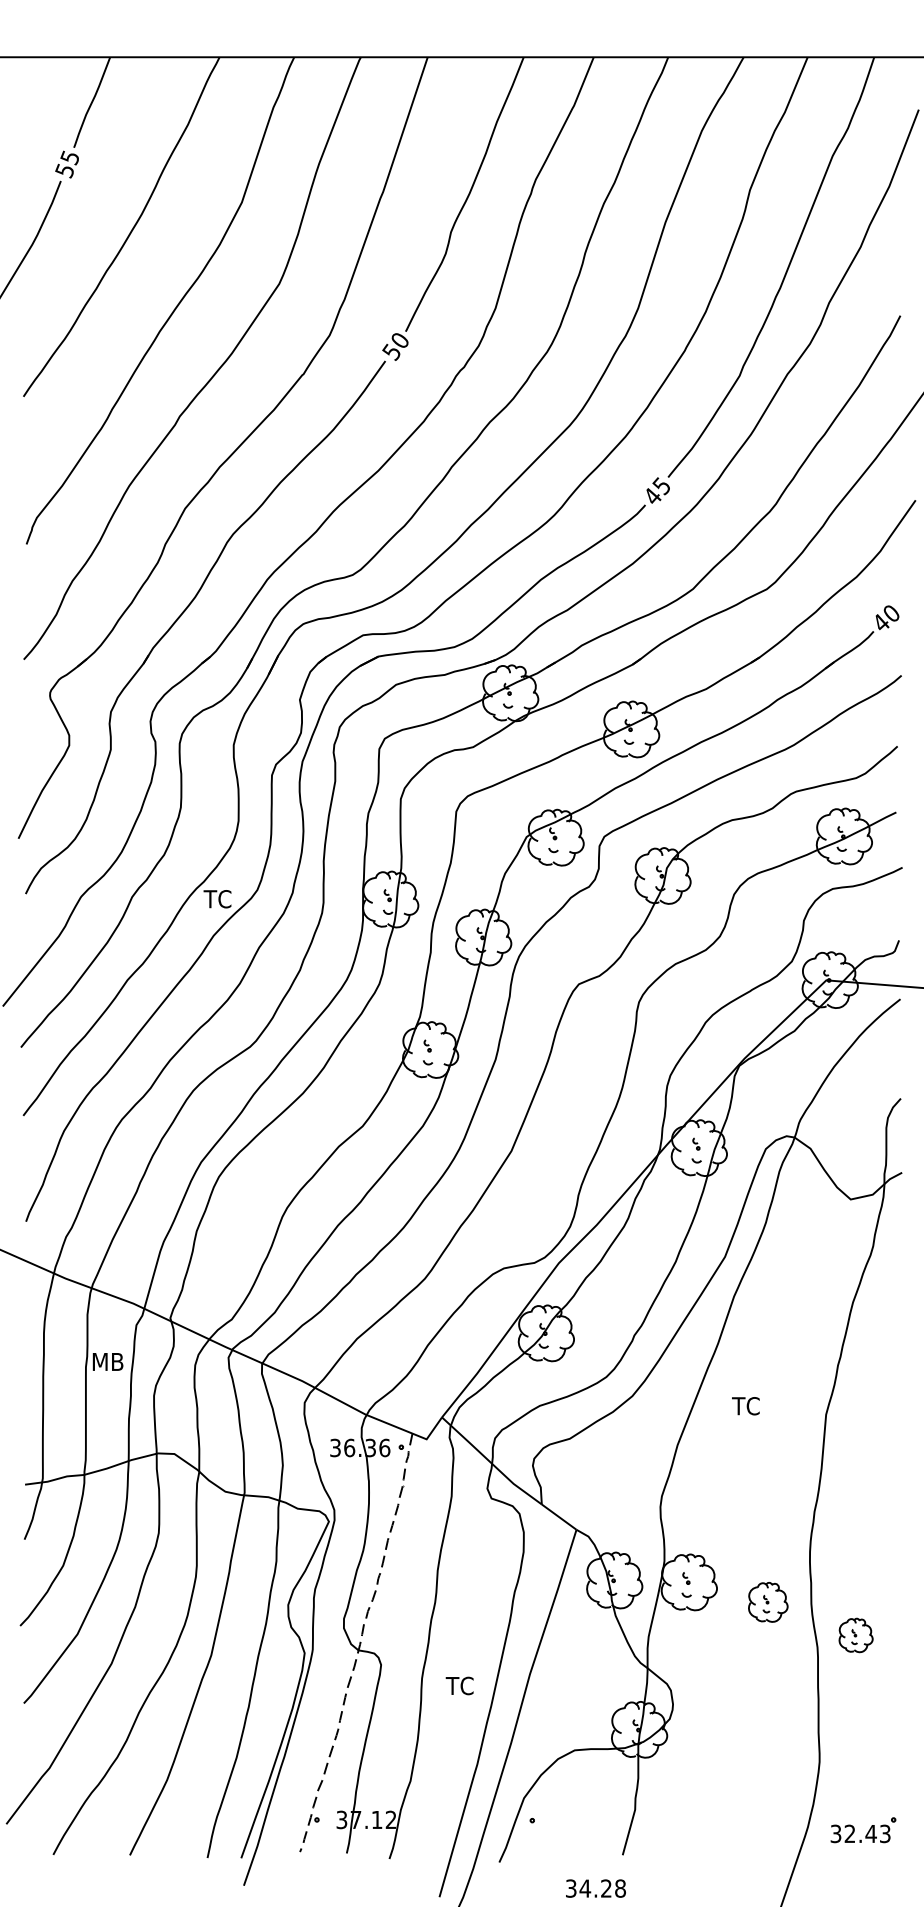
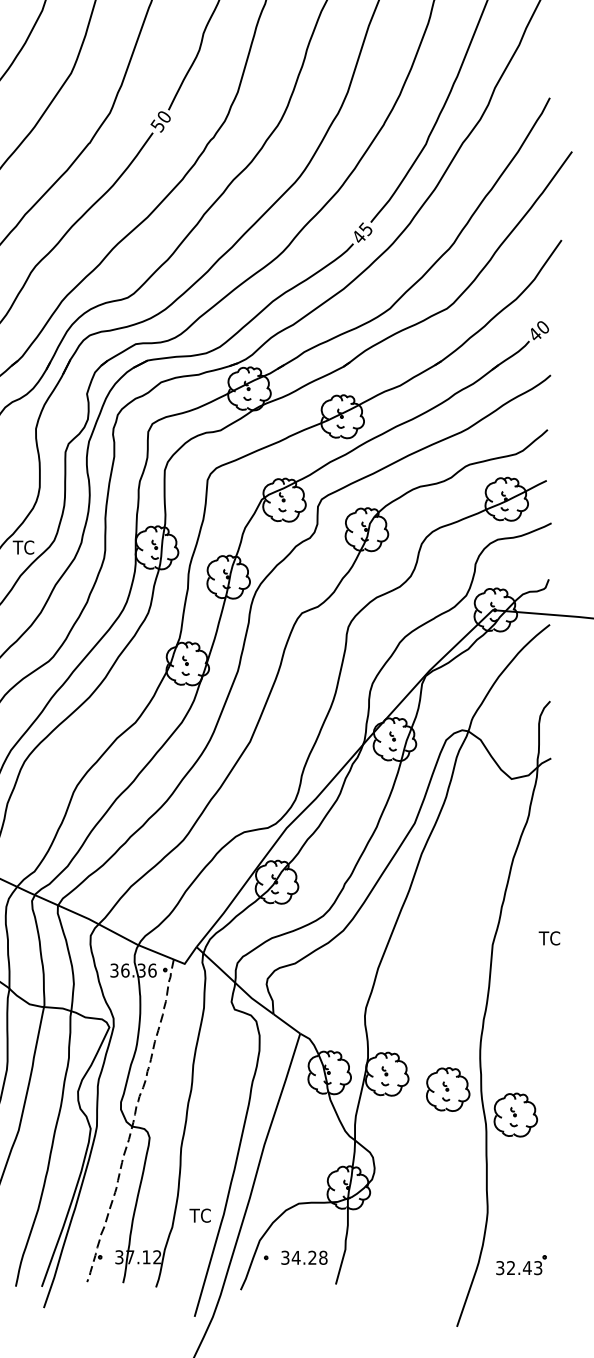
text: (745, 1406) -> (549, 938), moved
part: (767, 1602) -> (447, 1089), size x1.43
part: (855, 1635) -> (515, 1115), size x1.67
text: (459, 1685) -> (200, 1215), moved
text: (595, 1888) -> (304, 1257), moved

